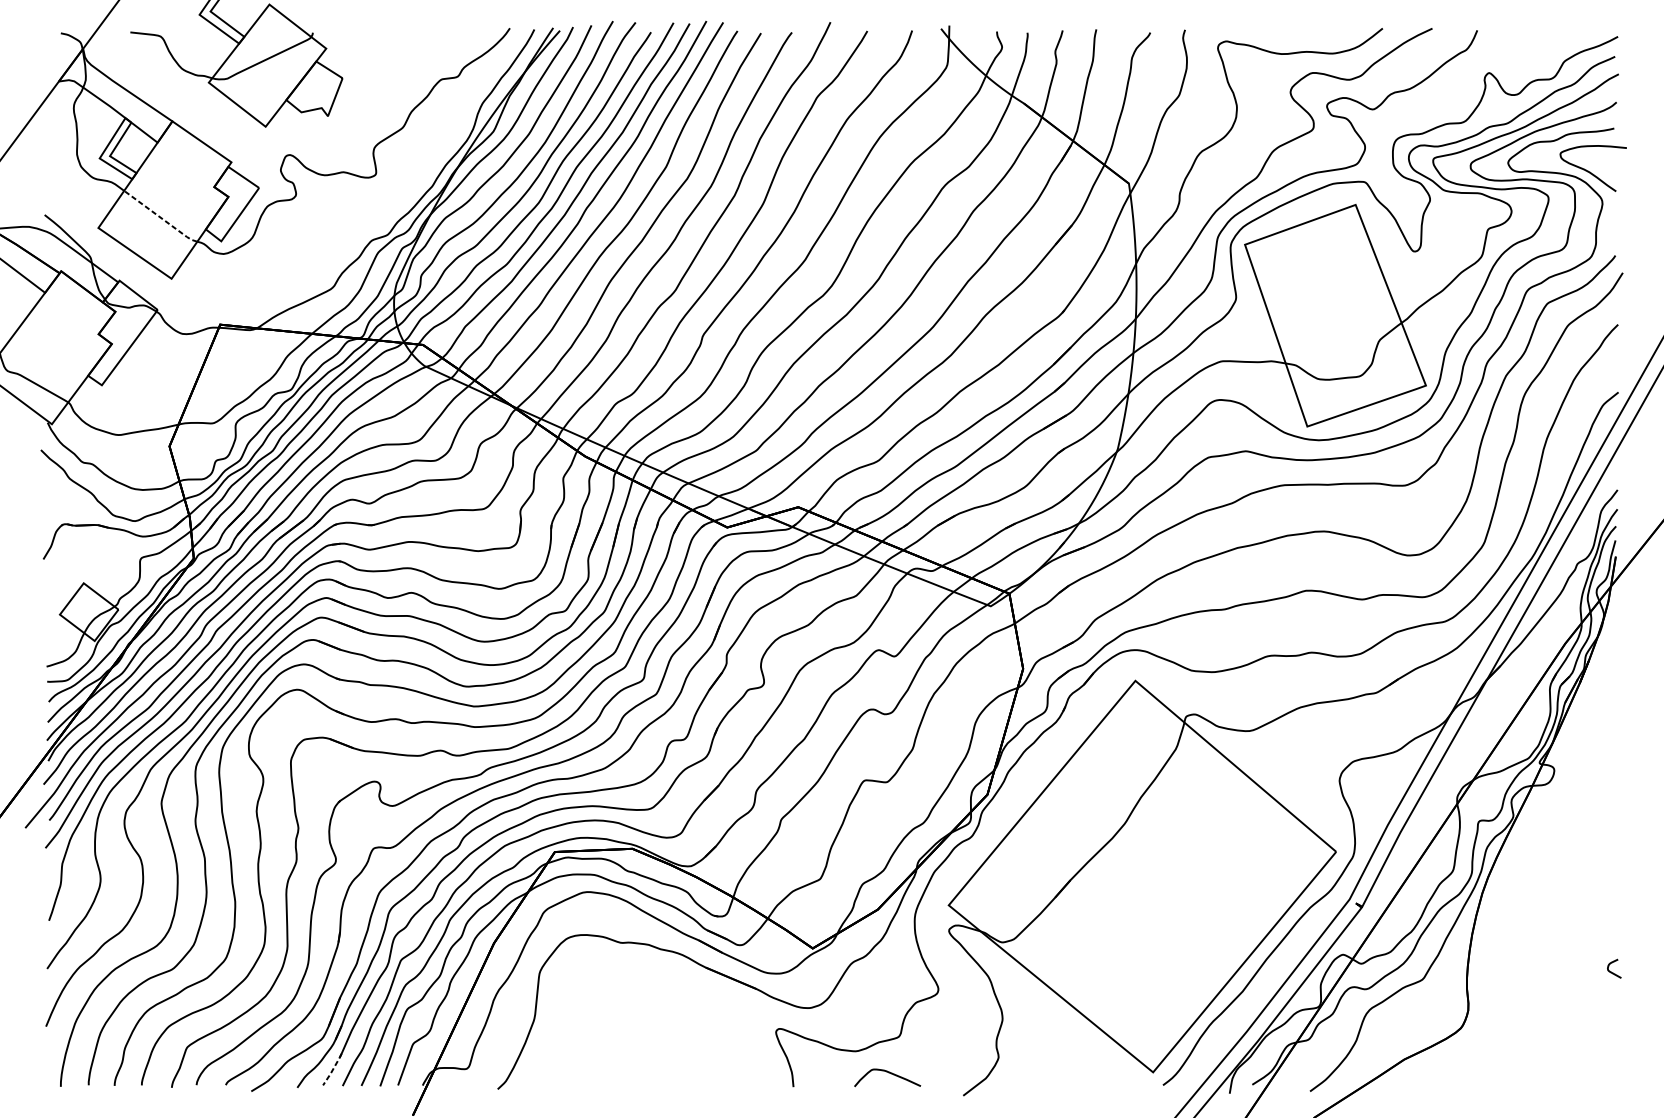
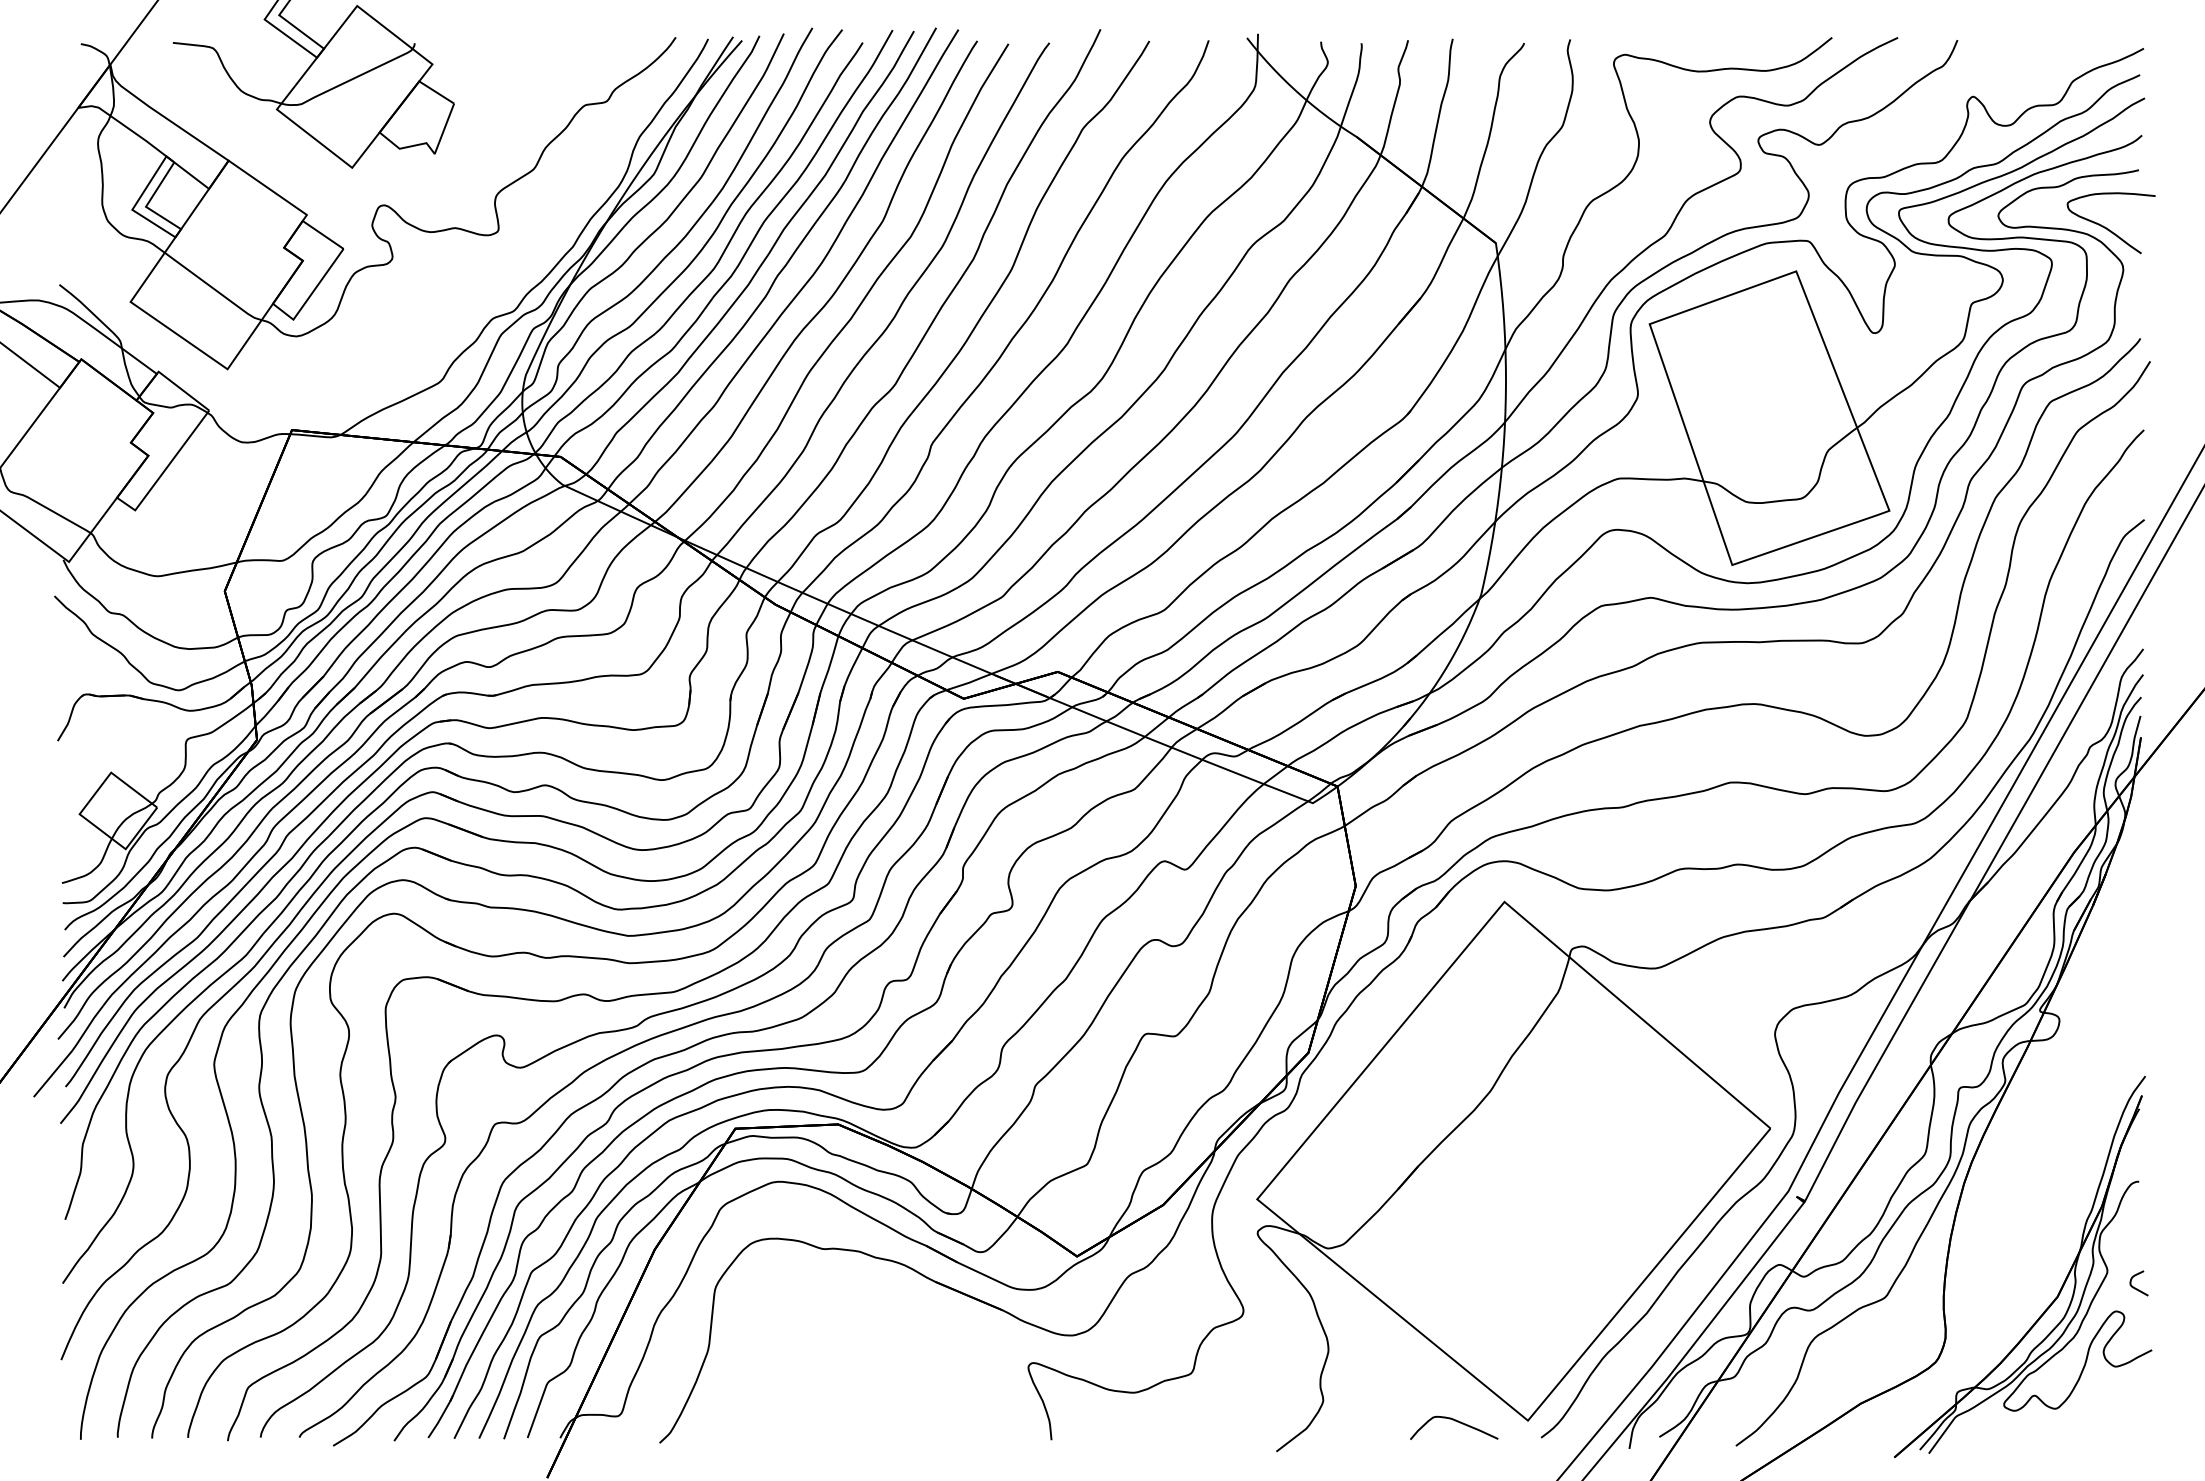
line: (160, 217) -> (213, 288), dashed -> solid
part: (1555, 971) -> (2061, 1286), added
line: (333, 1069) -> (441, 1417), dashed -> solid
curve: (890, 1073) -> (1457, 1422), moved

